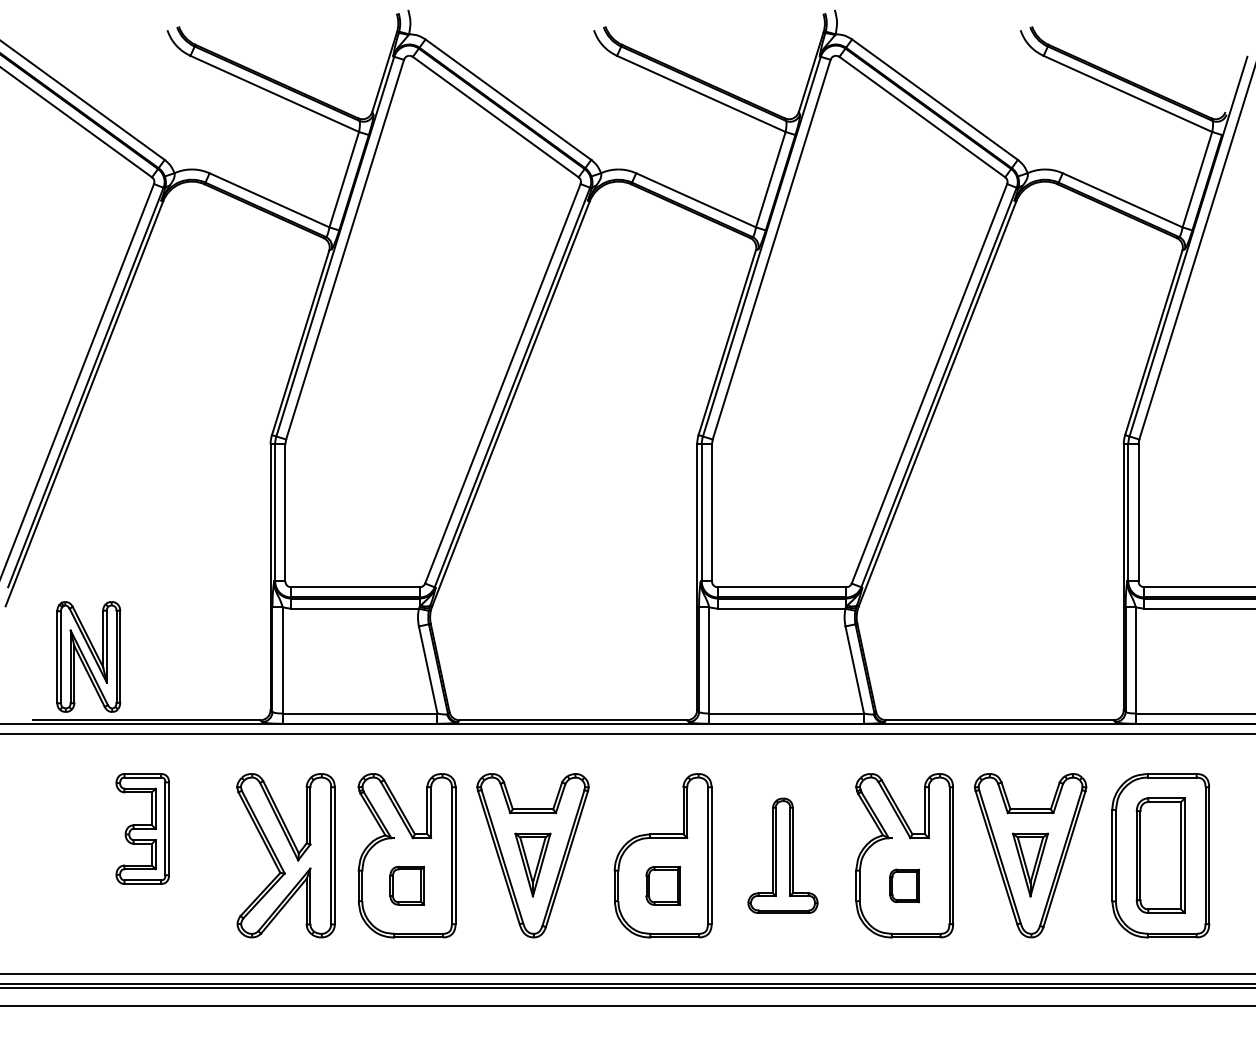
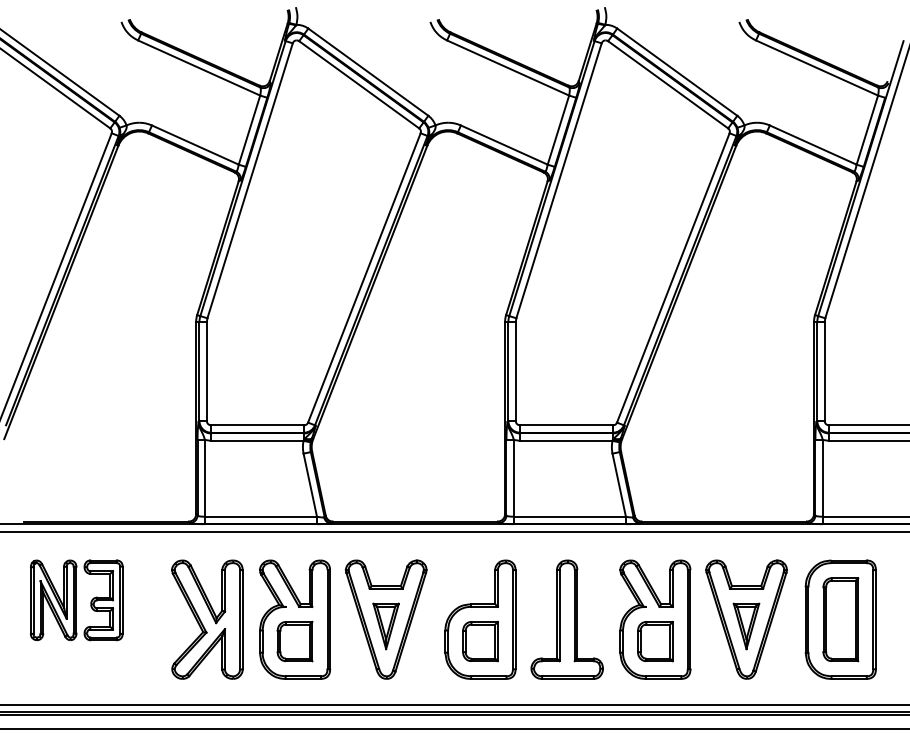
part: (88, 656) -> (53, 600), moved
part: (782, 855) -> (566, 619), size x1.43
part: (407, 885) -> (295, 641), size x1.43
part: (663, 885) -> (480, 641), size x1.43
part: (904, 885) -> (655, 641), size x1.67

